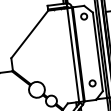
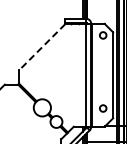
line: (30, 34) -> (42, 47), solid -> dashed

